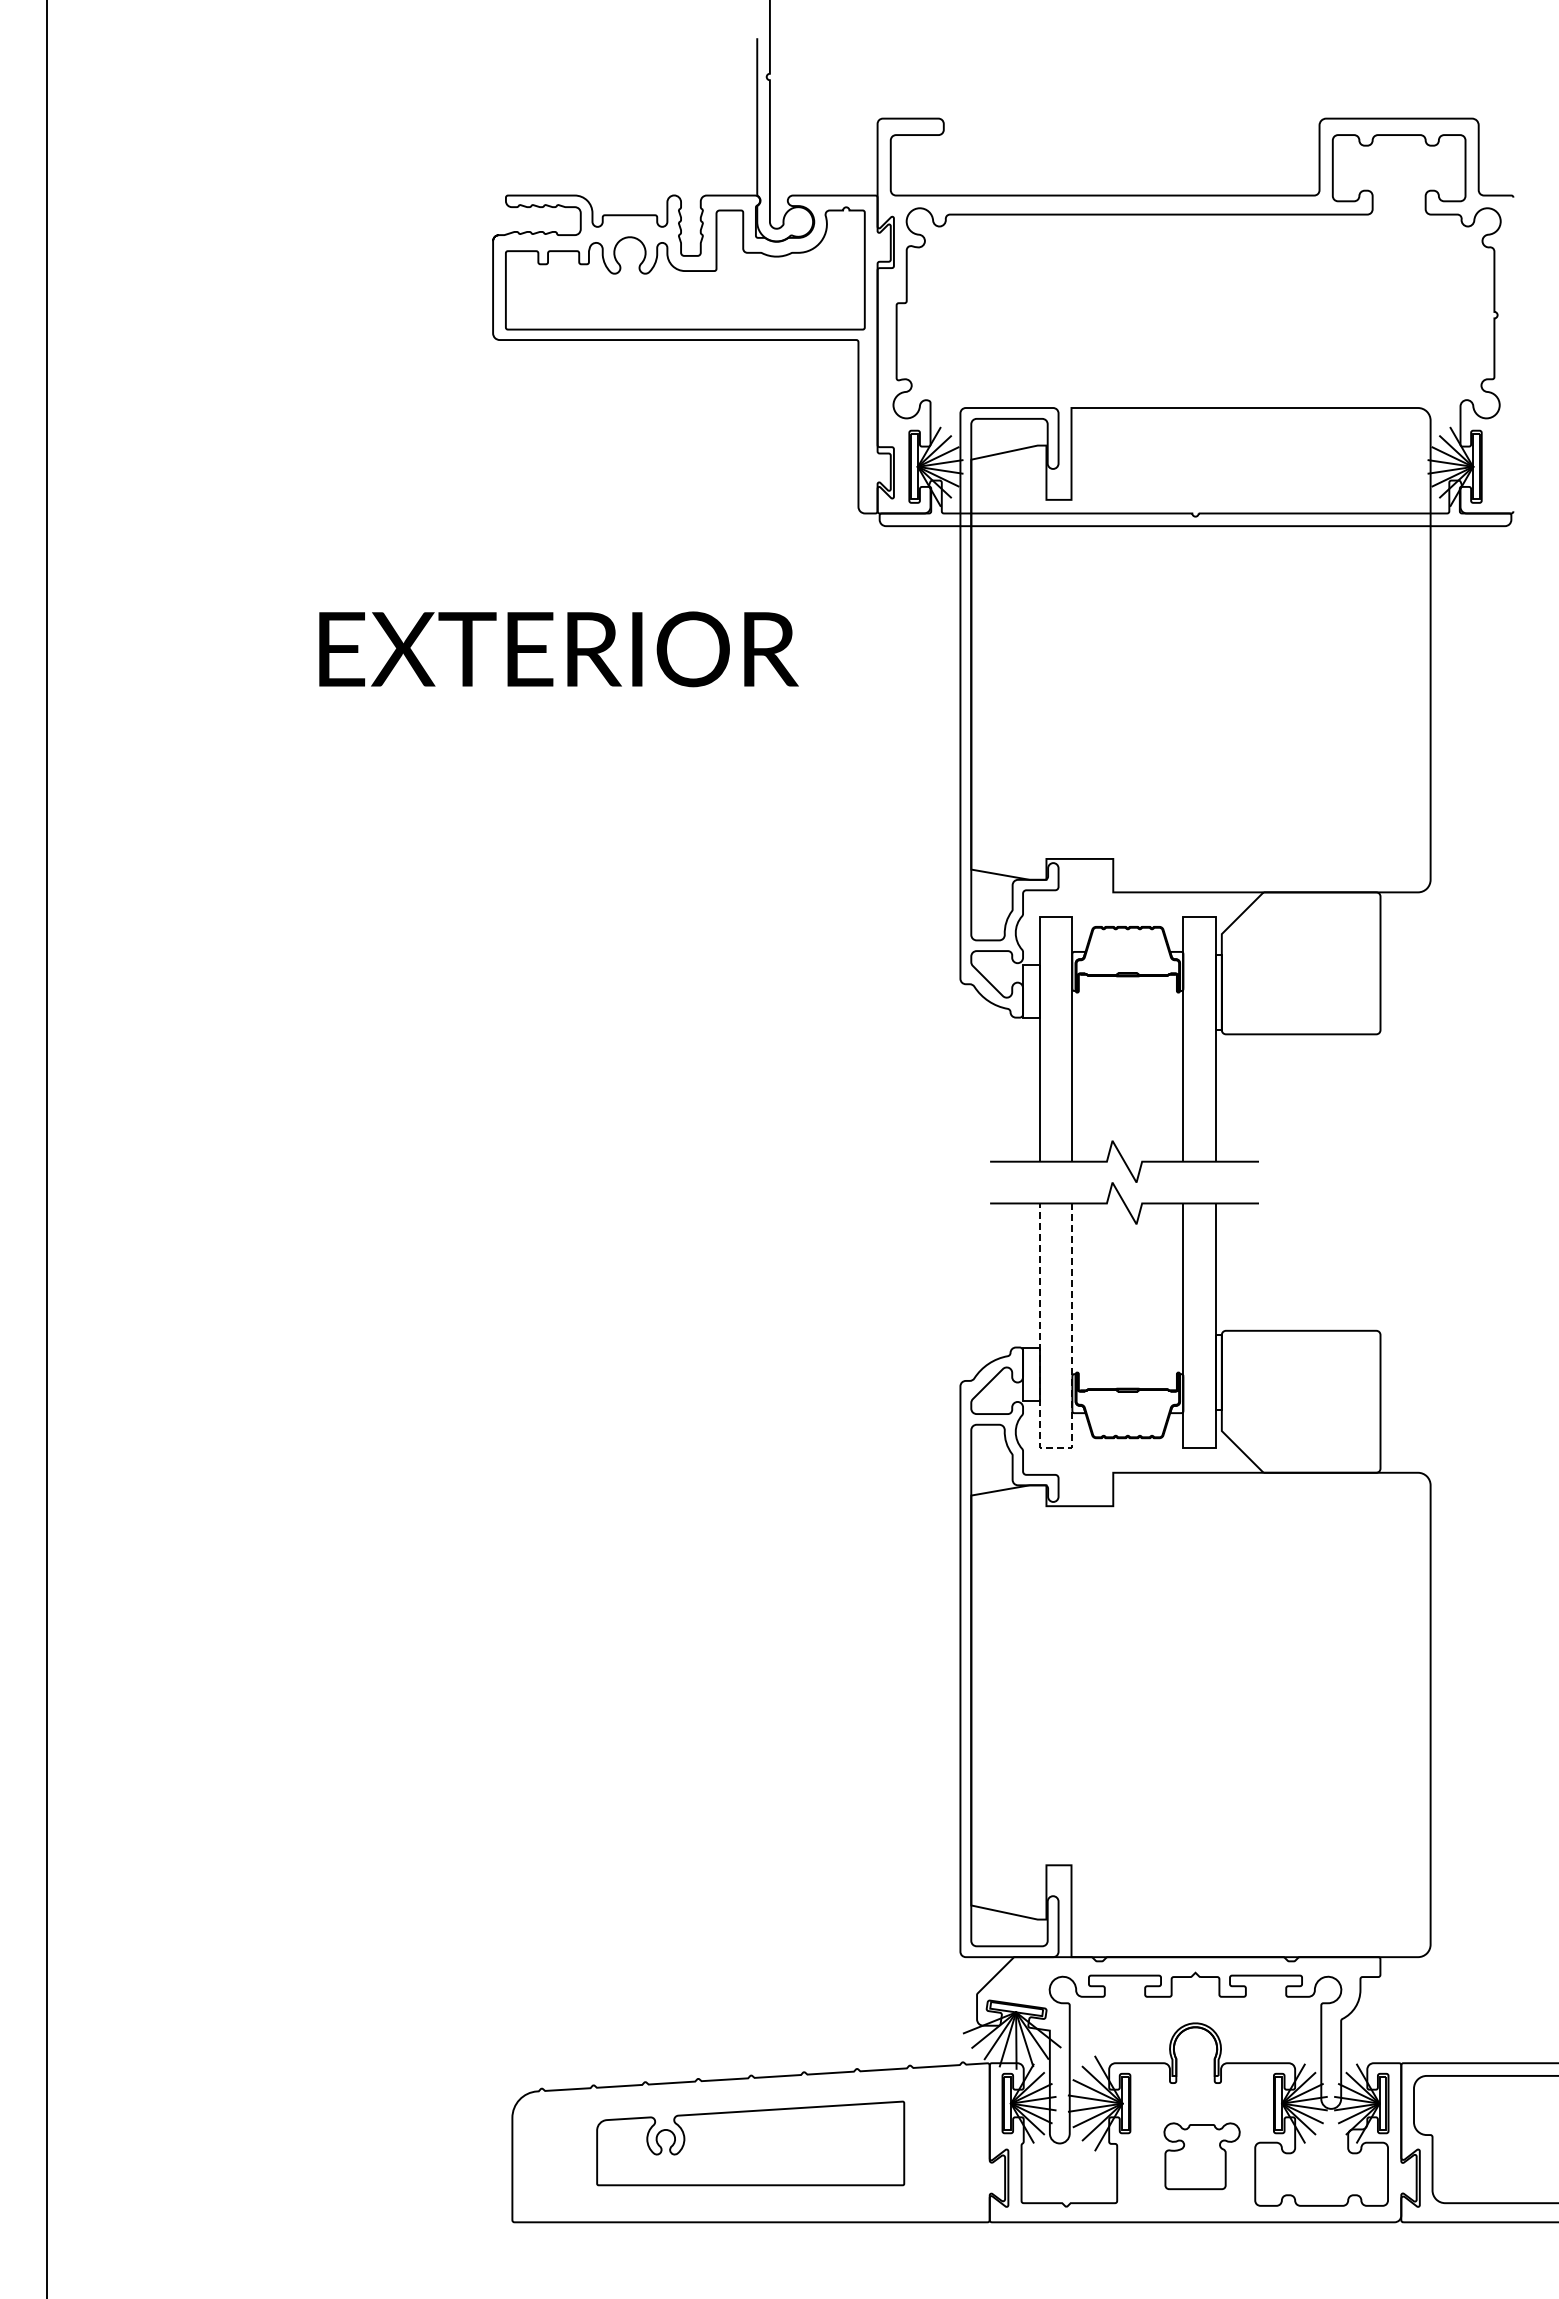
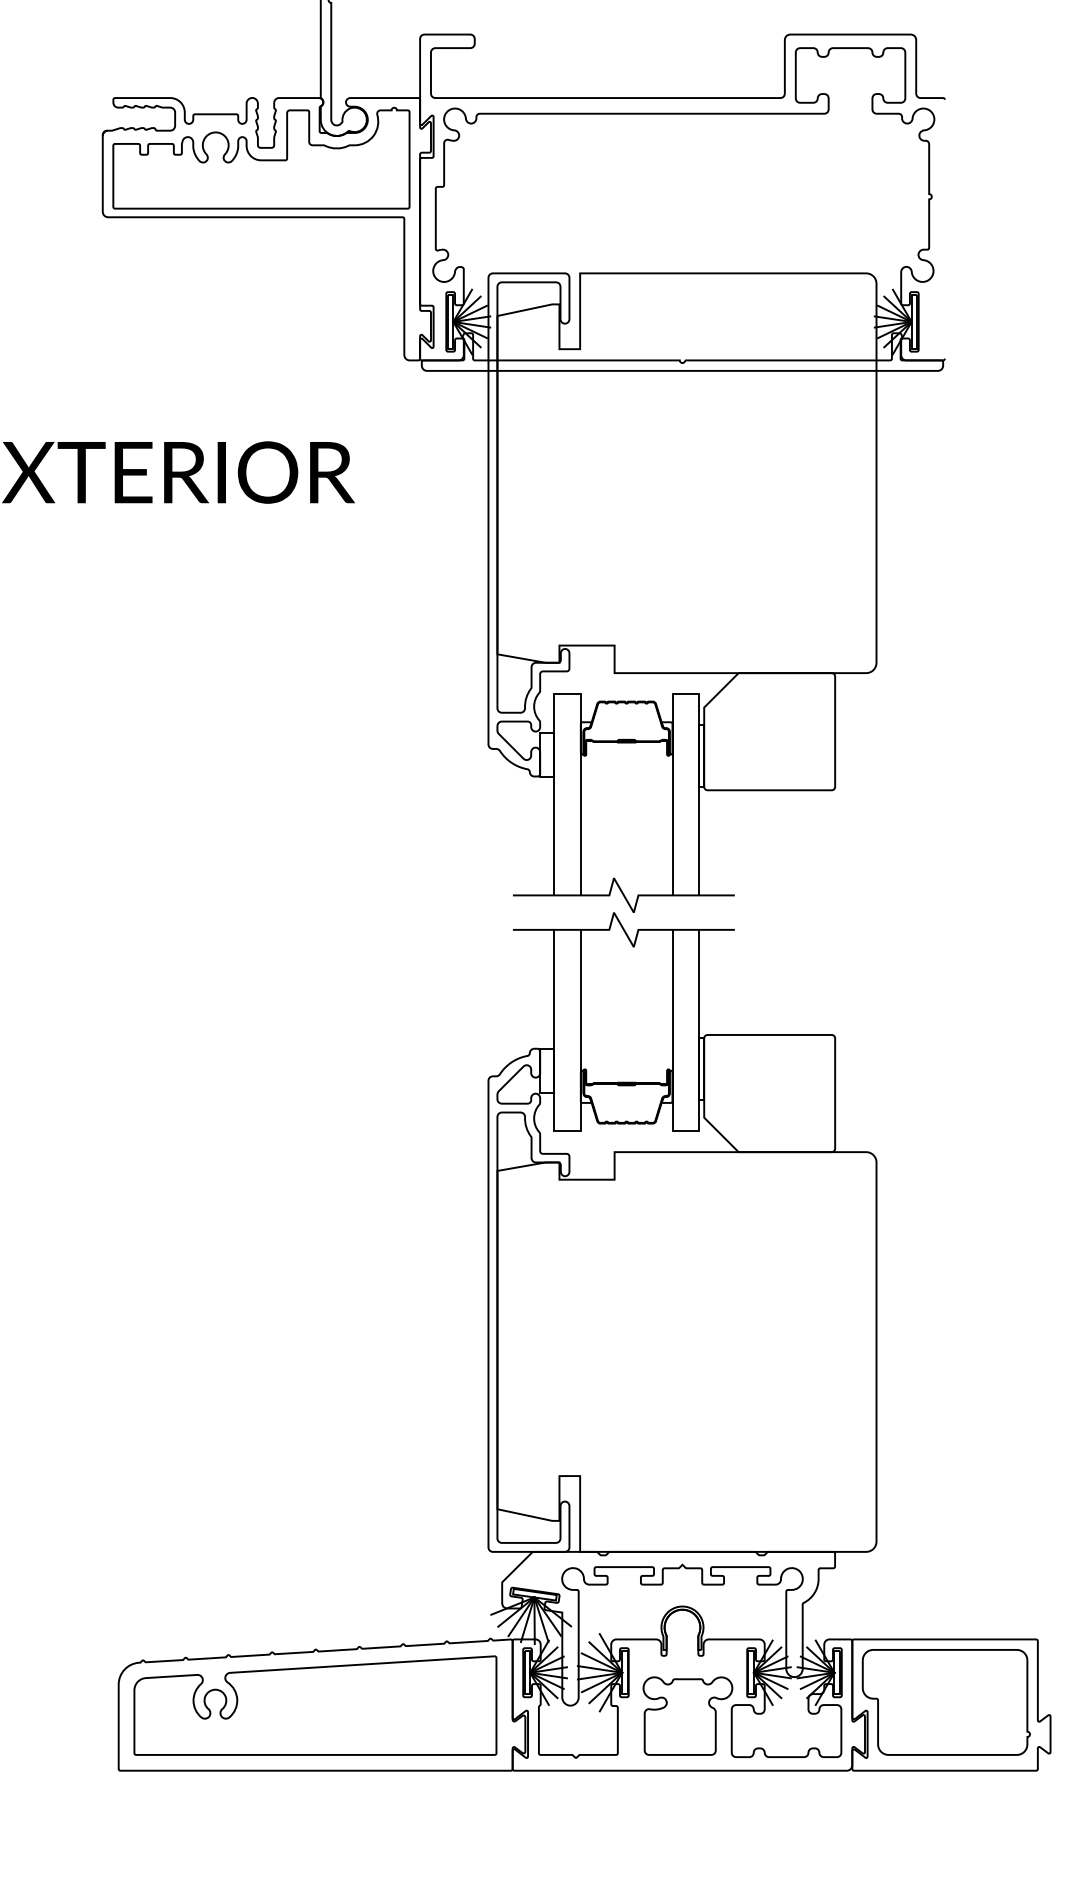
line: (1055, 1447) -> (566, 1131), dashed -> solid
part: (750, 2143) -> (315, 1705), size x1.43
part: (1201, 2156) -> (687, 1716), size x1.43

